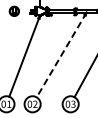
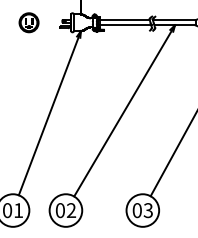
line: (61, 55) -> (124, 111), dashed -> solid

